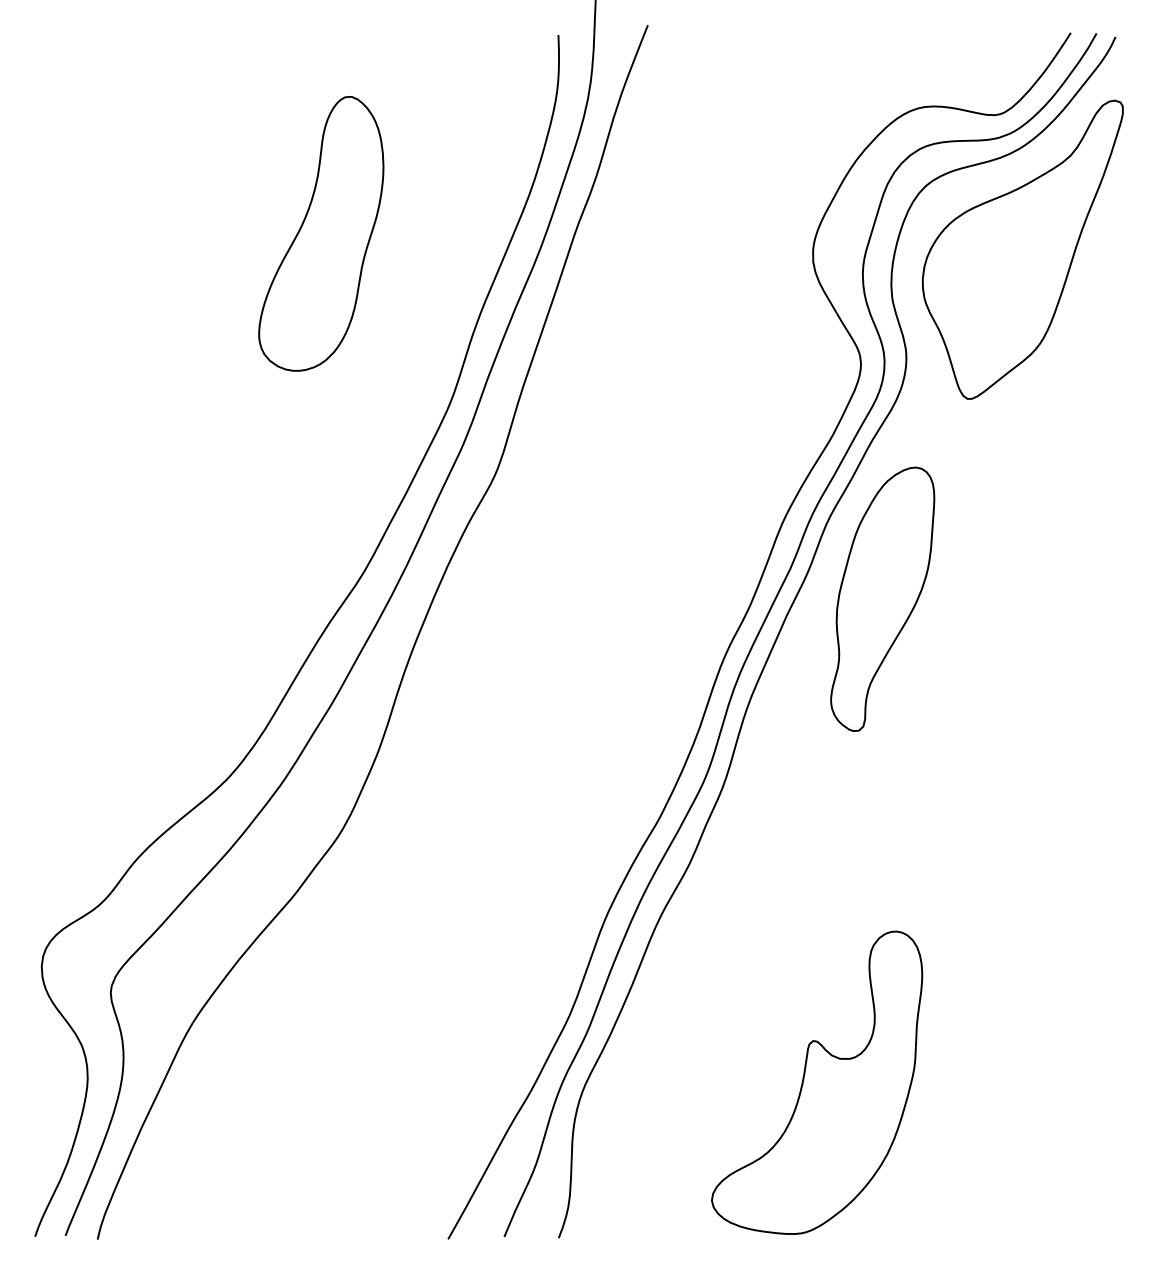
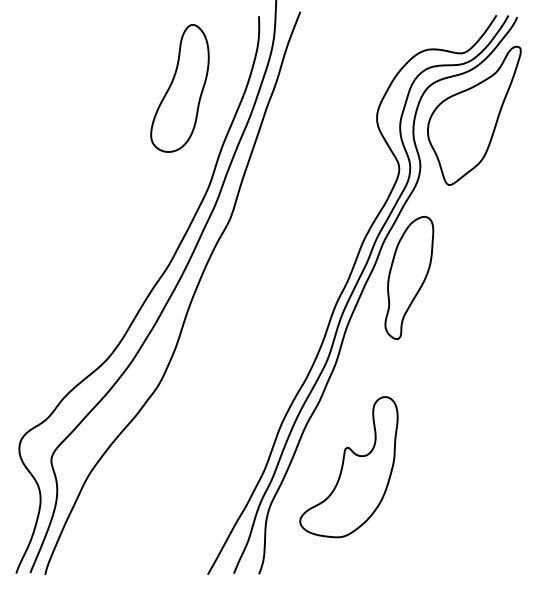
part: (320, 233) -> (179, 88), moved
part: (816, 1083) -> (348, 467), moved

